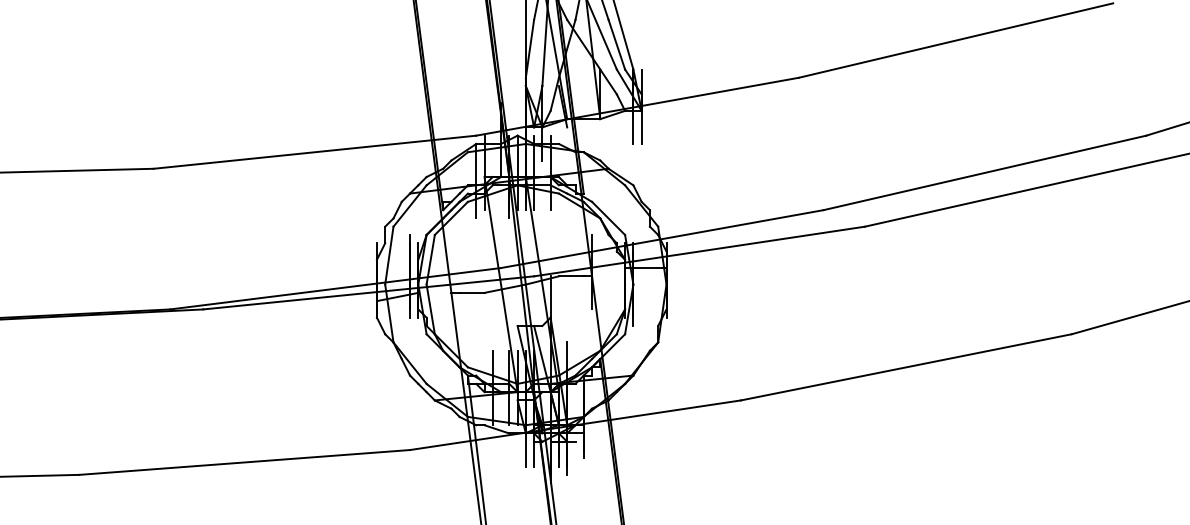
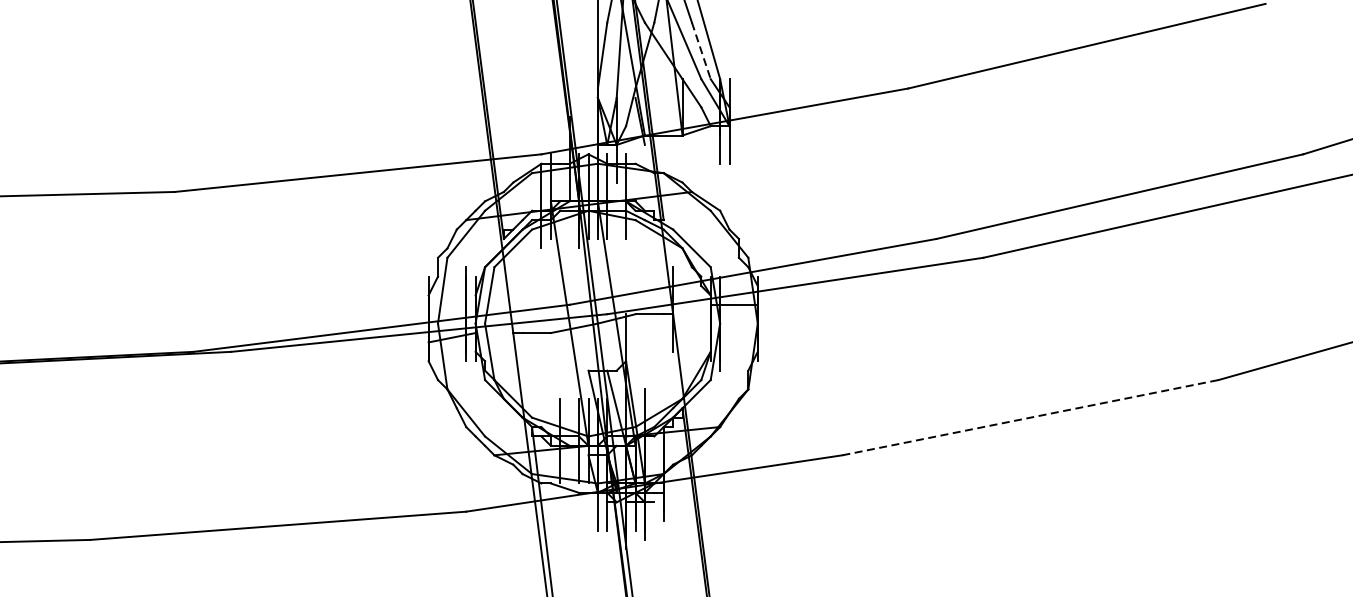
line: (617, 45) -> (702, 51), solid -> dashed
line: (906, 367) -> (1030, 417), solid -> dashed

